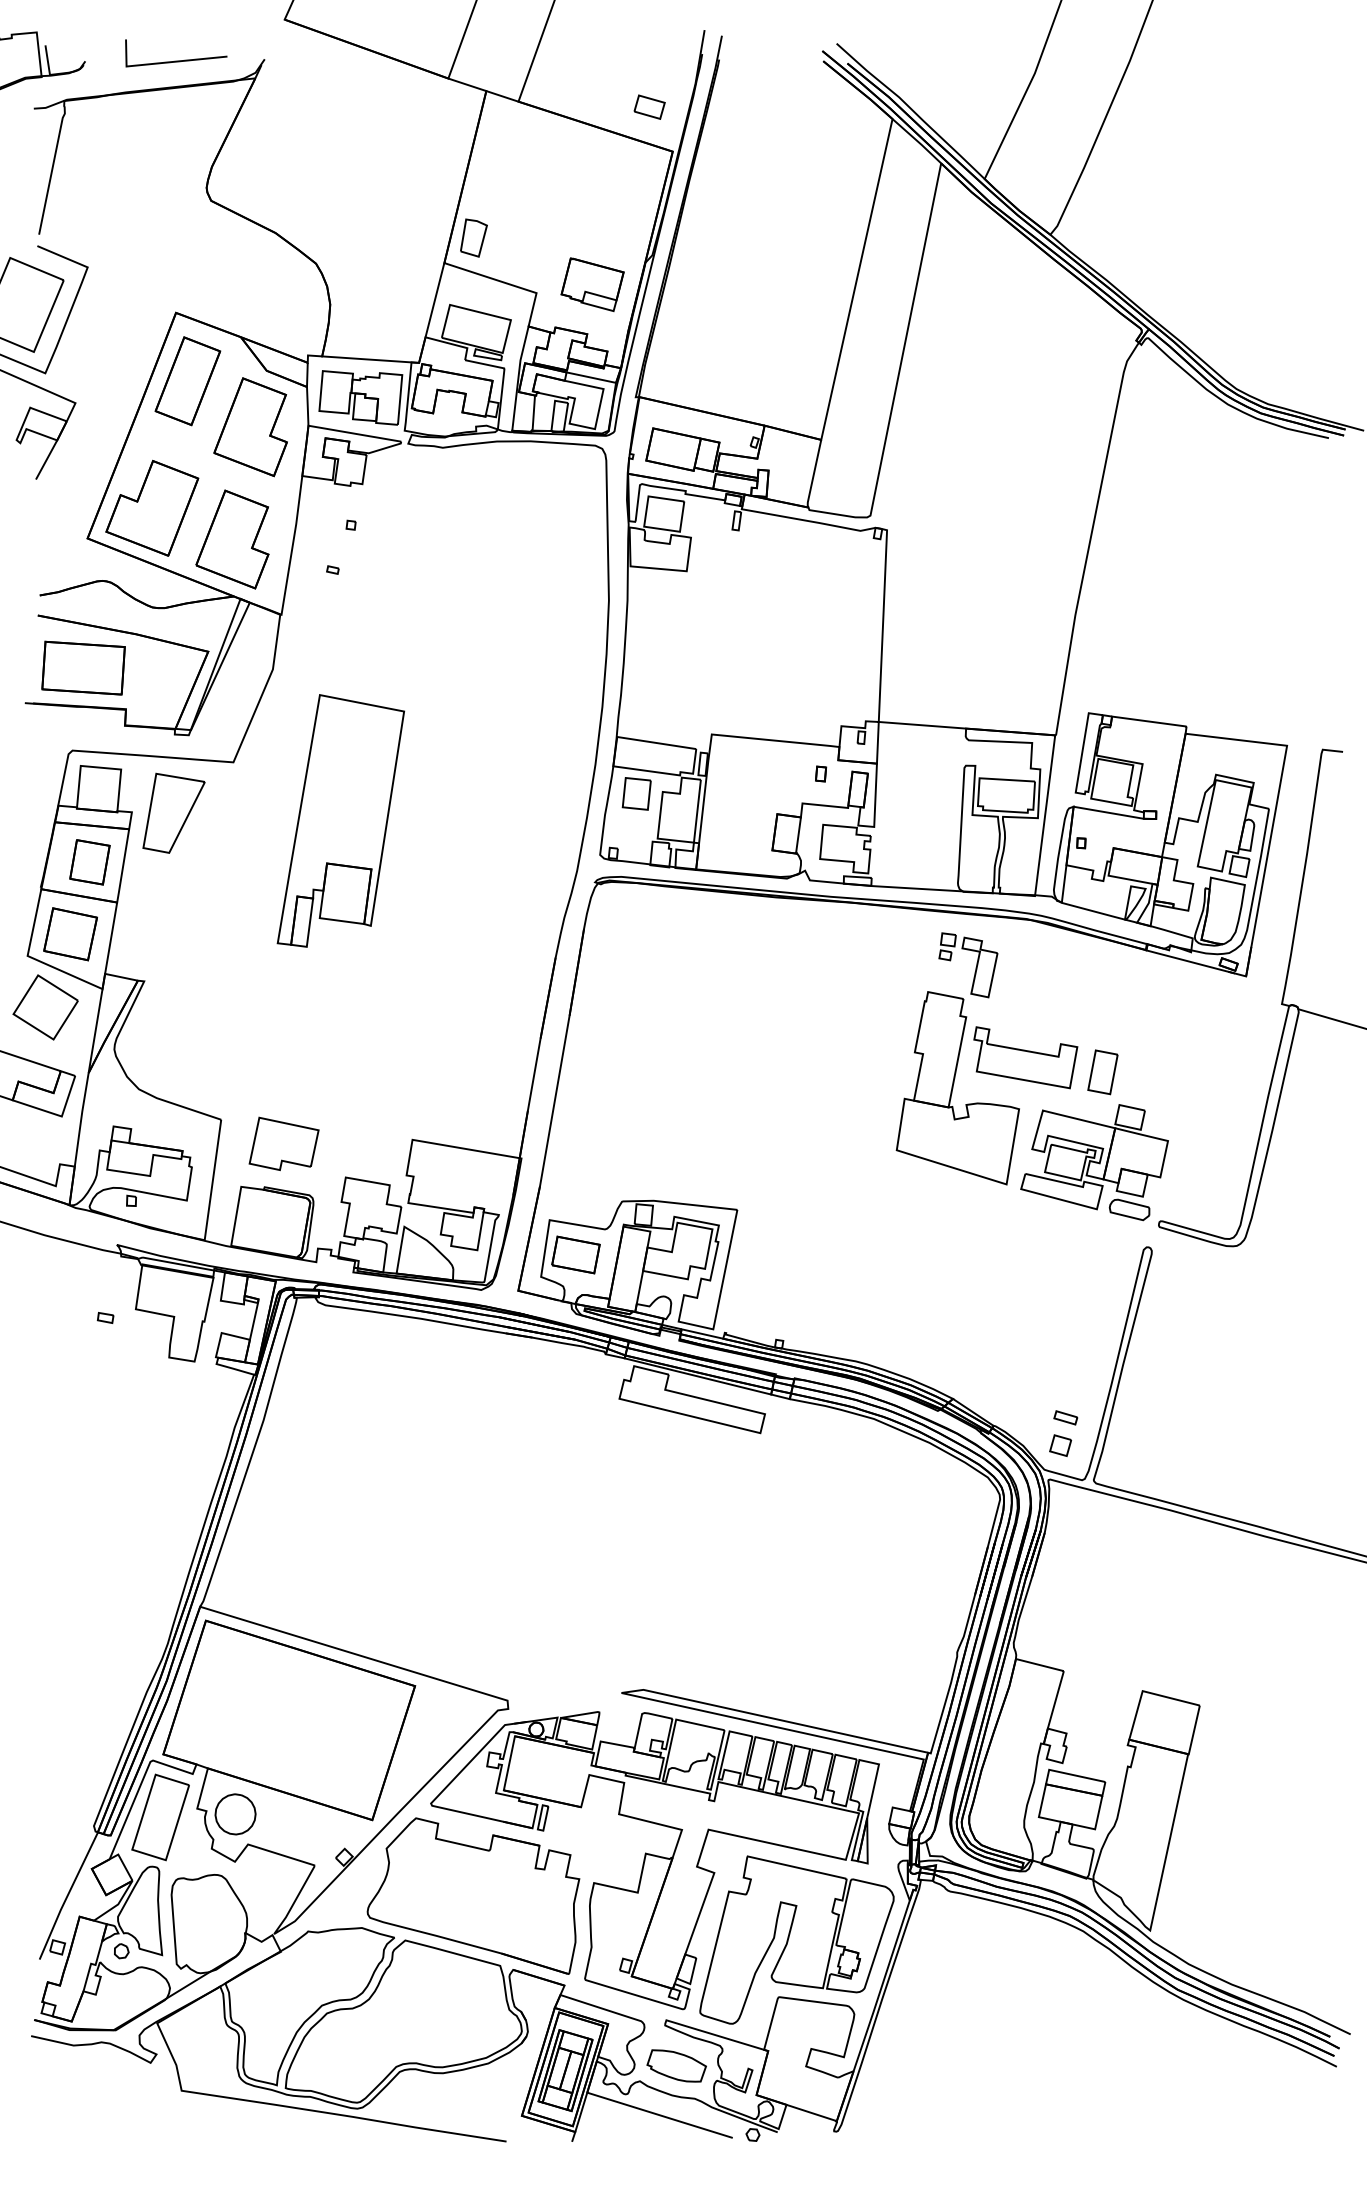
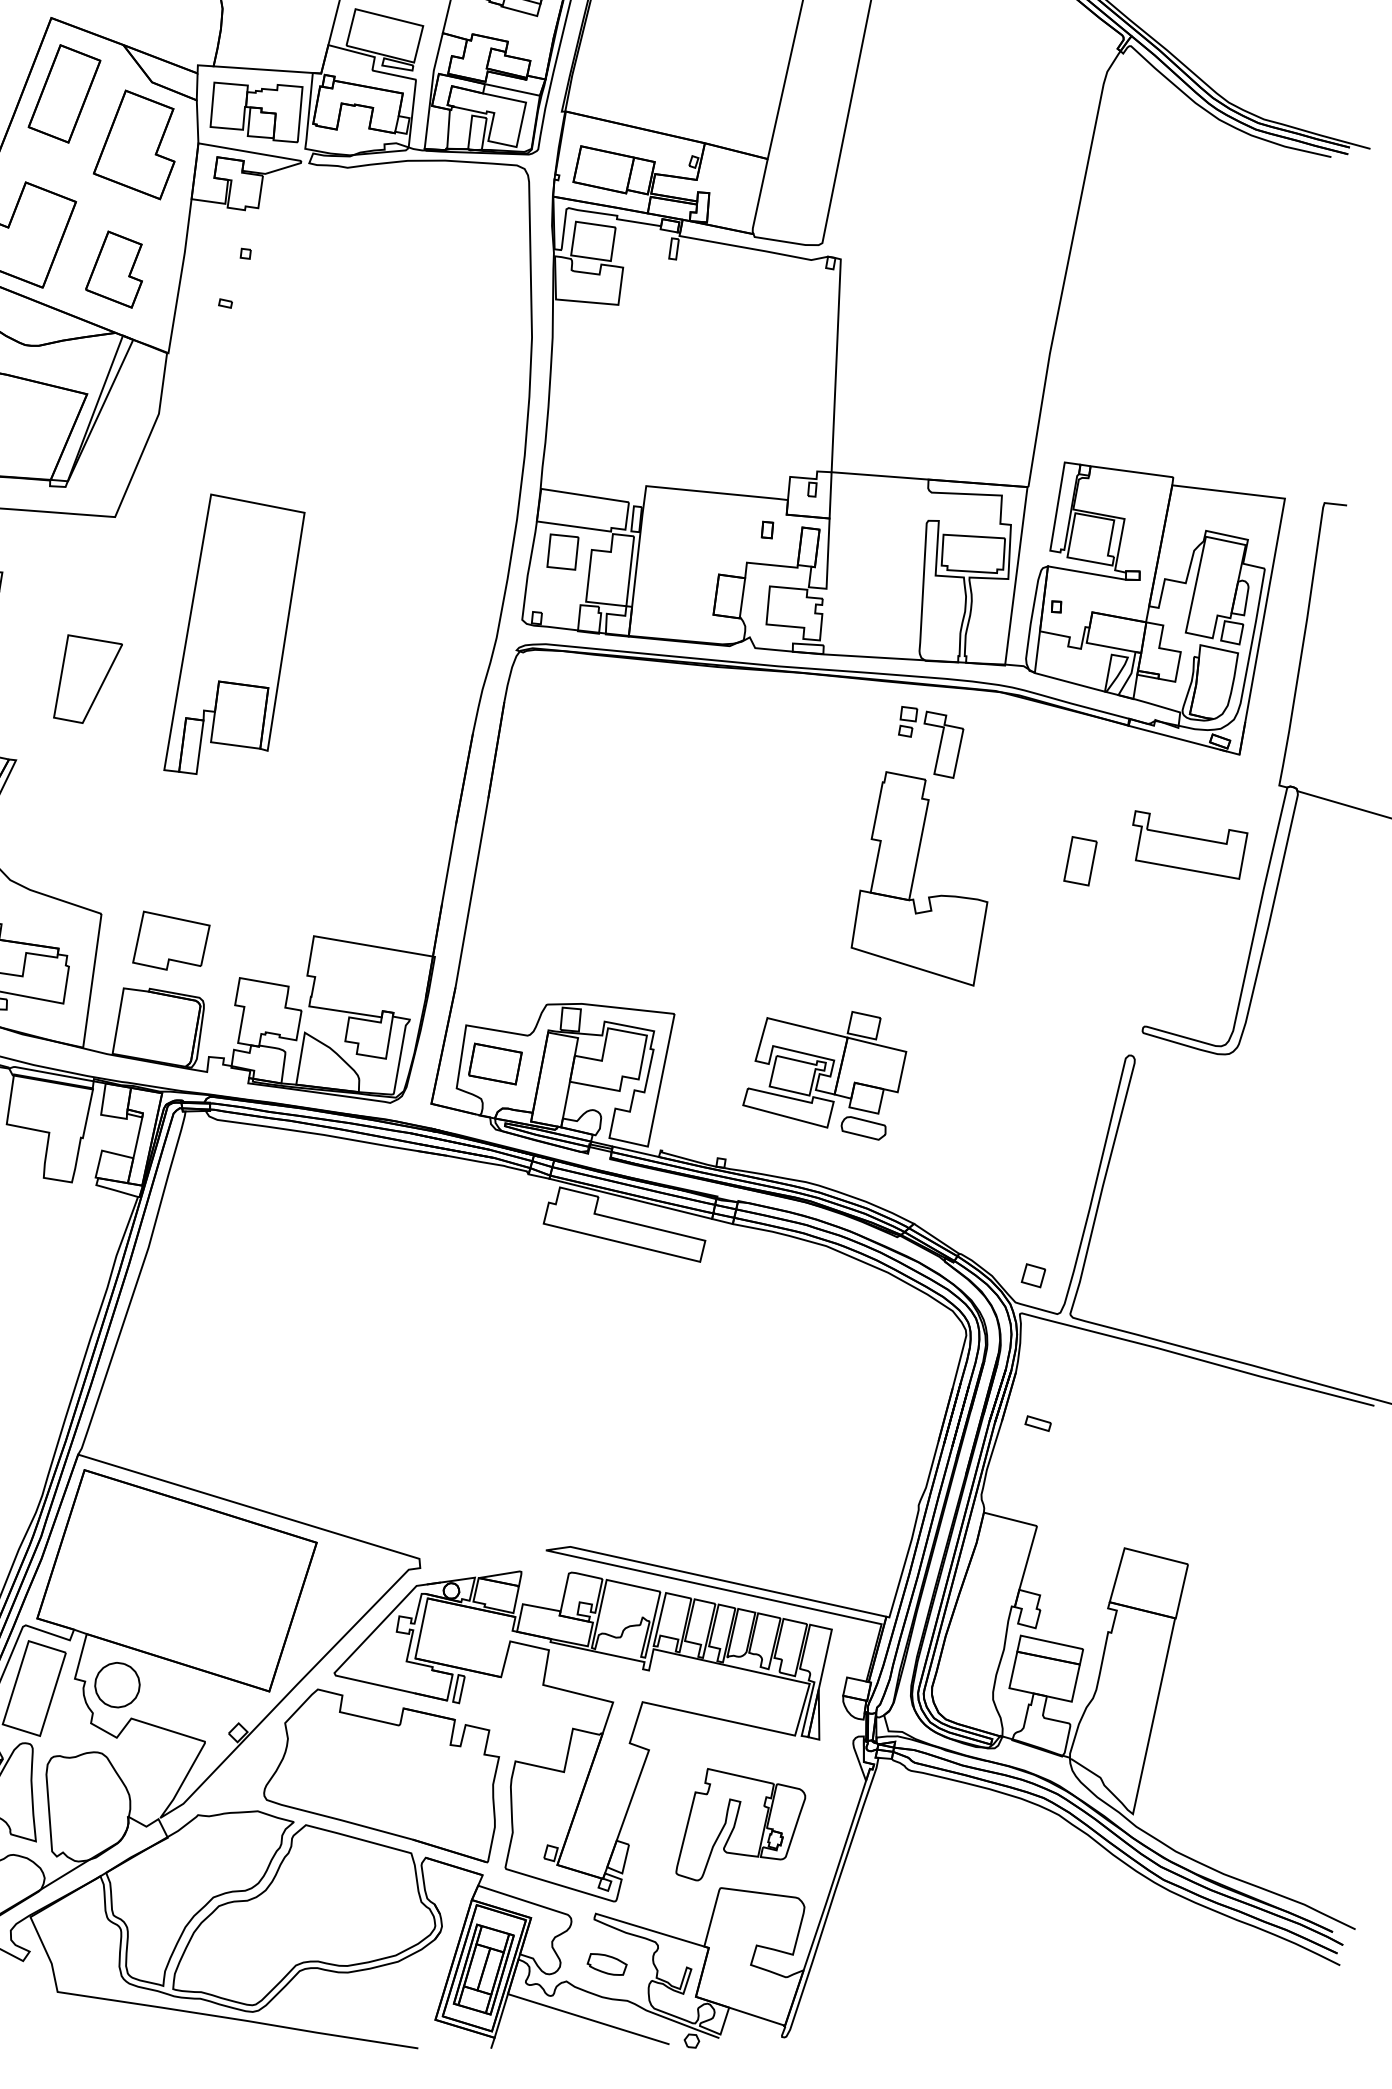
part: (232, 539) -> (114, 269), size x0.7
part: (173, 812) -> (87, 678), moved
part: (340, 820) -> (233, 633), moved
part: (1025, 1057) -> (1189, 844), moved
part: (1094, 1162) -> (824, 1075), moved
part: (1065, 1417) -> (1037, 1423), moved
part: (796, 1939) -> (740, 1824), size x0.6
part: (676, 2065) -> (607, 1963), size x0.6

